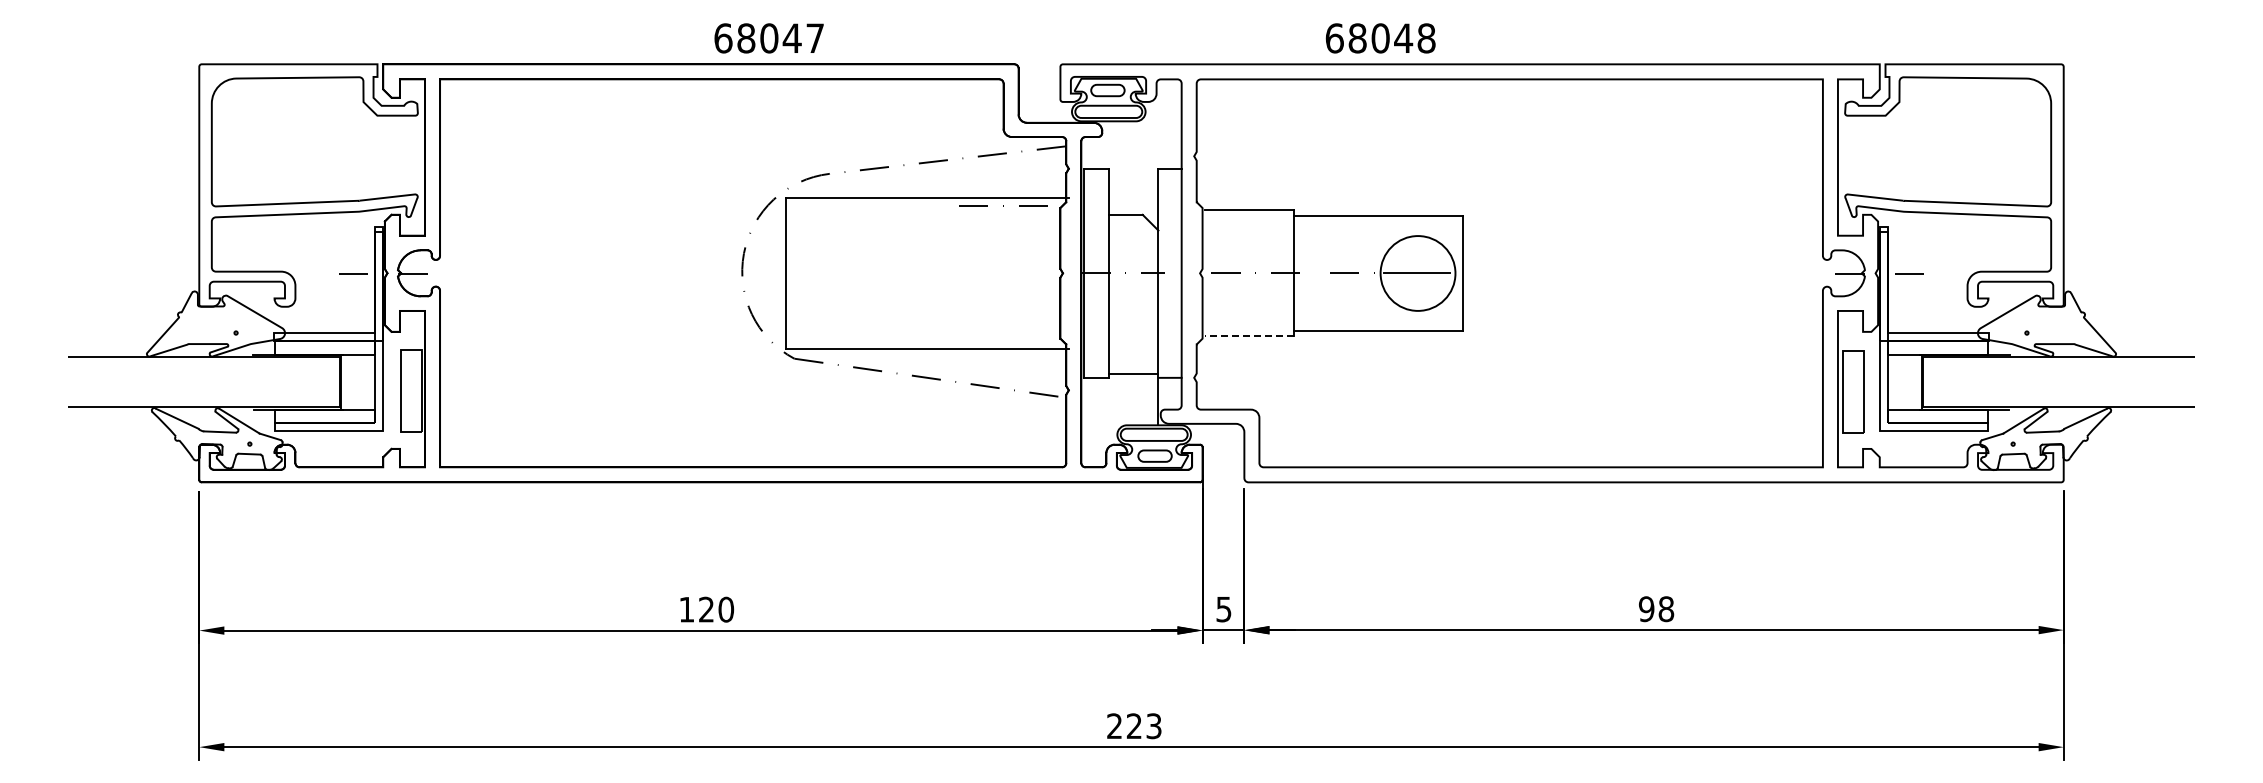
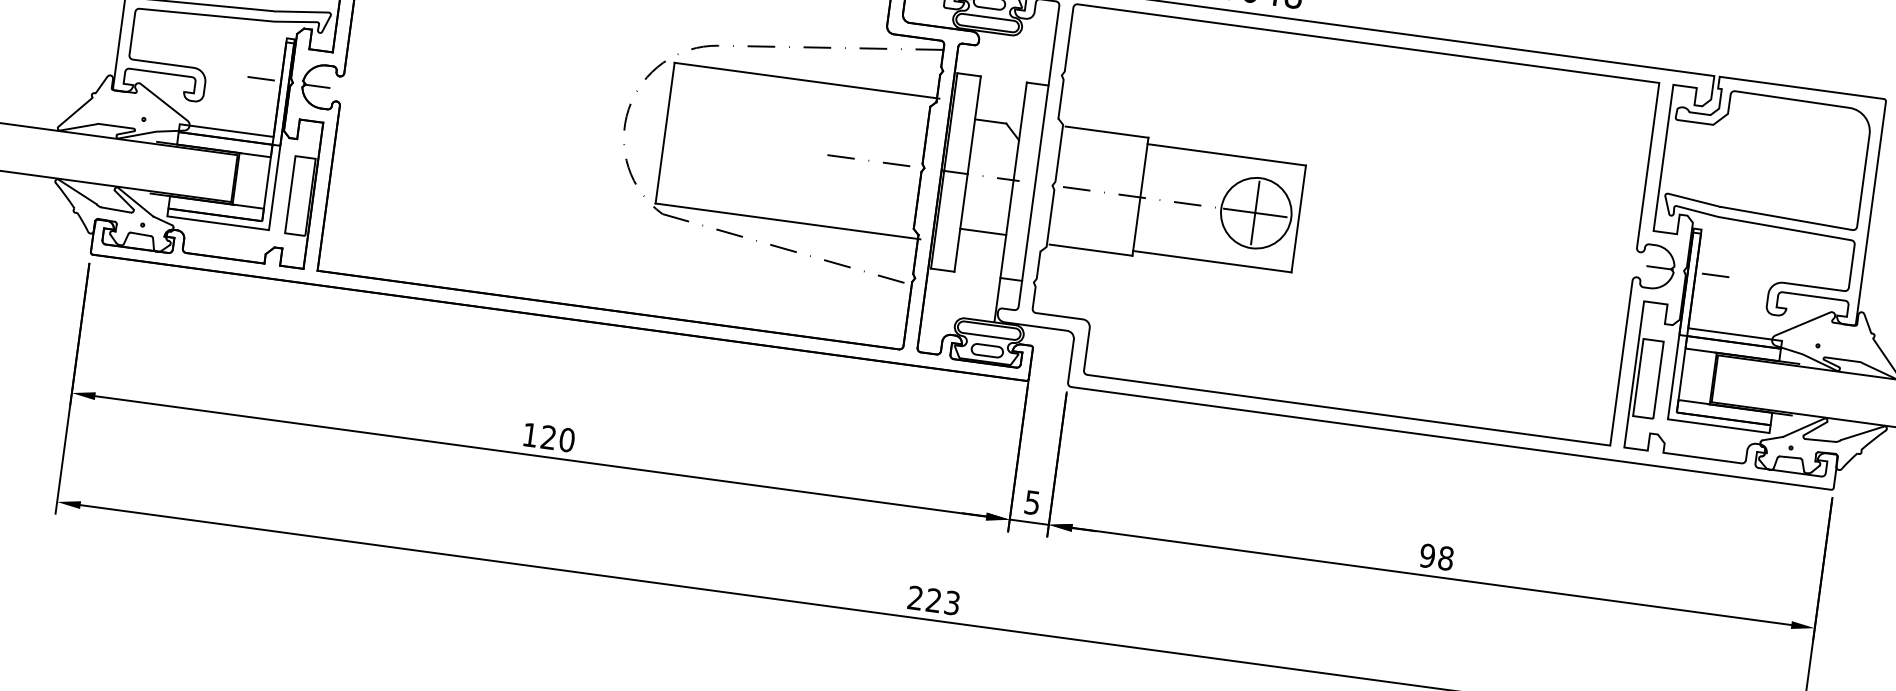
line: (1003, 205) -> (868, 159), moved
line: (1416, 272) -> (1254, 212), added
line: (1249, 335) -> (1090, 249), dashed -> solid
line: (1133, 373) -> (982, 231), moved

